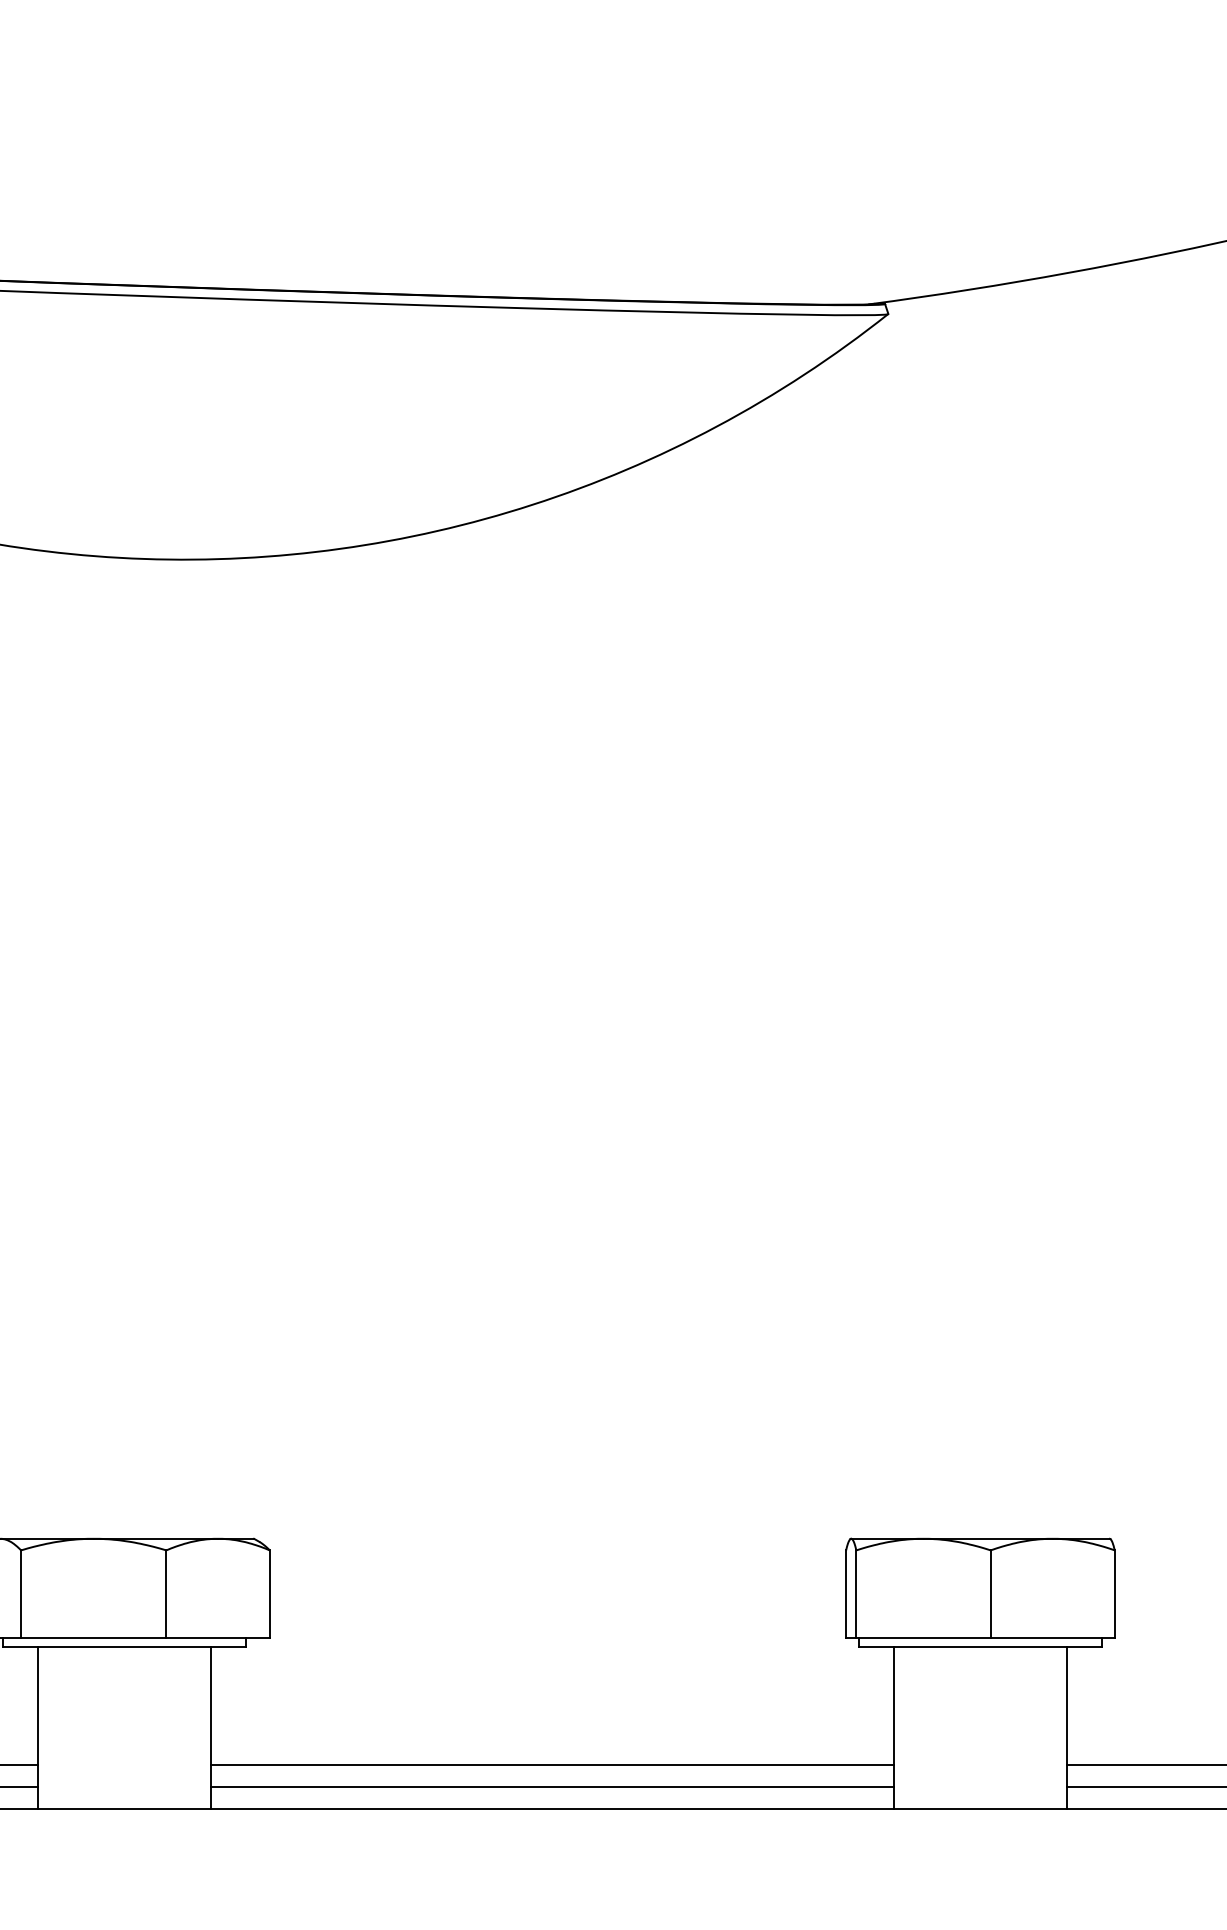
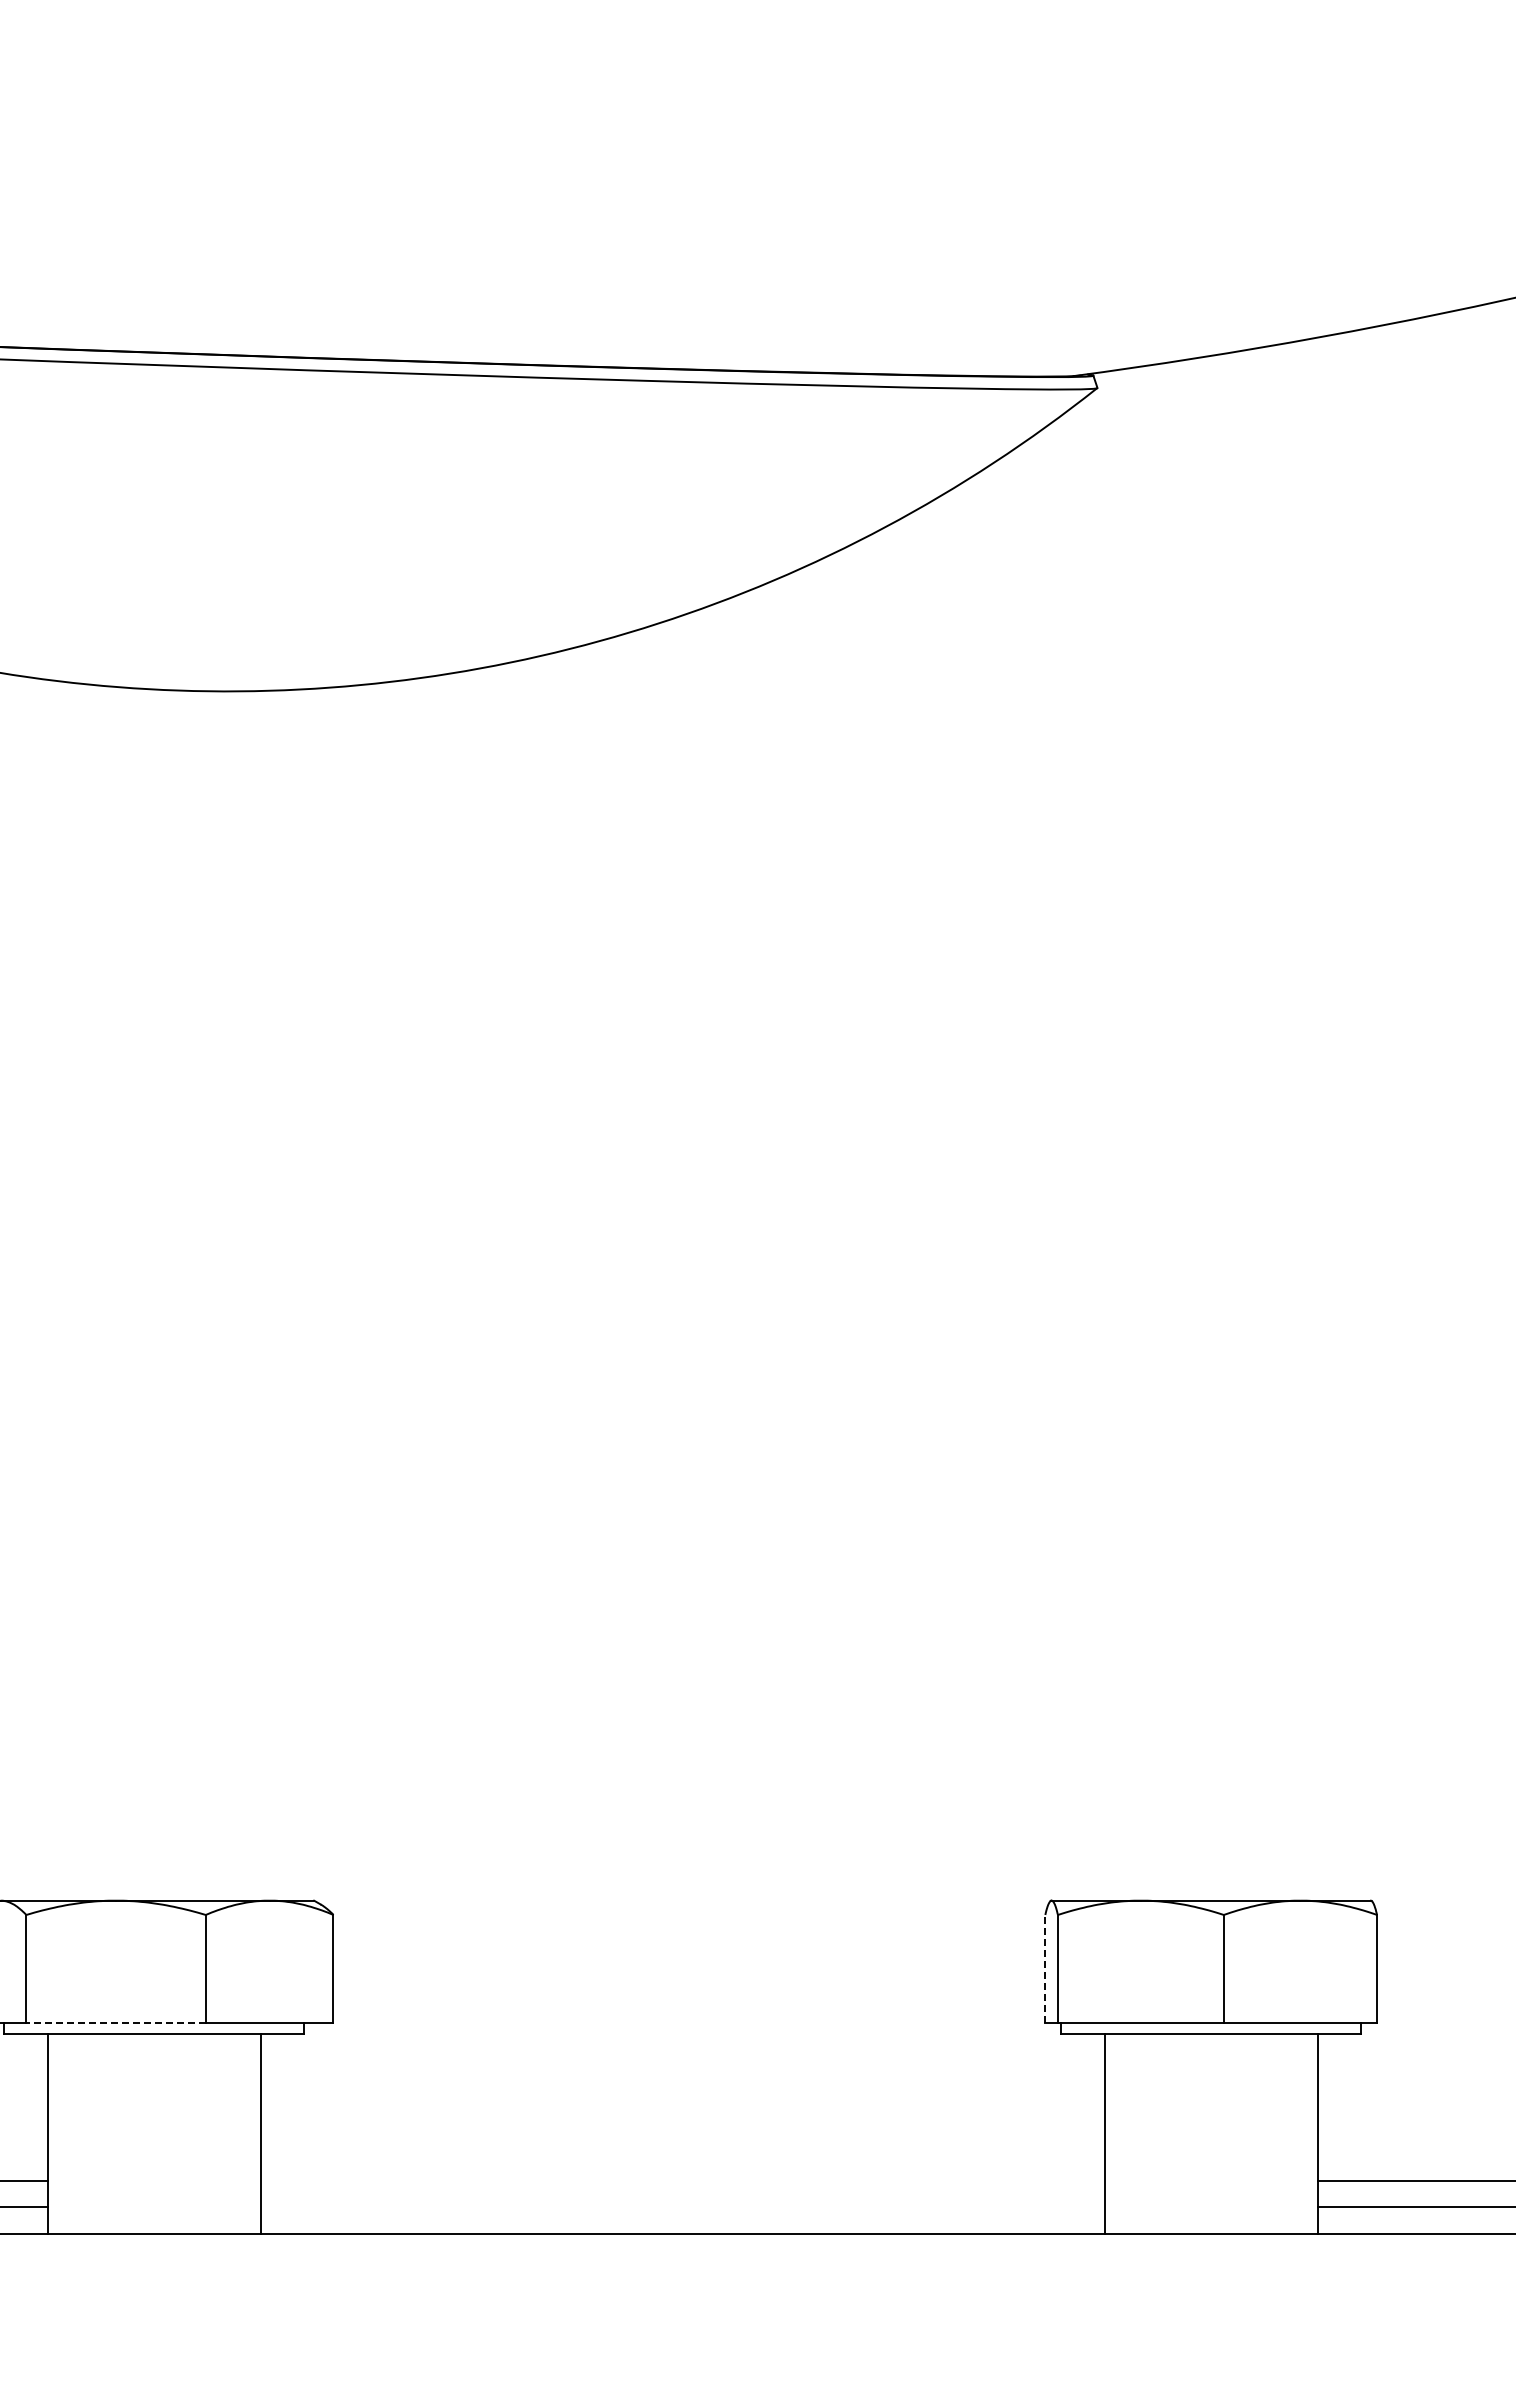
line: (846, 1593) -> (1045, 1968), solid -> dashed
line: (94, 1638) -> (116, 2023), solid -> dashed
line: (552, 1765) -> (682, 2180), removed
line: (552, 1787) -> (682, 2207), removed

